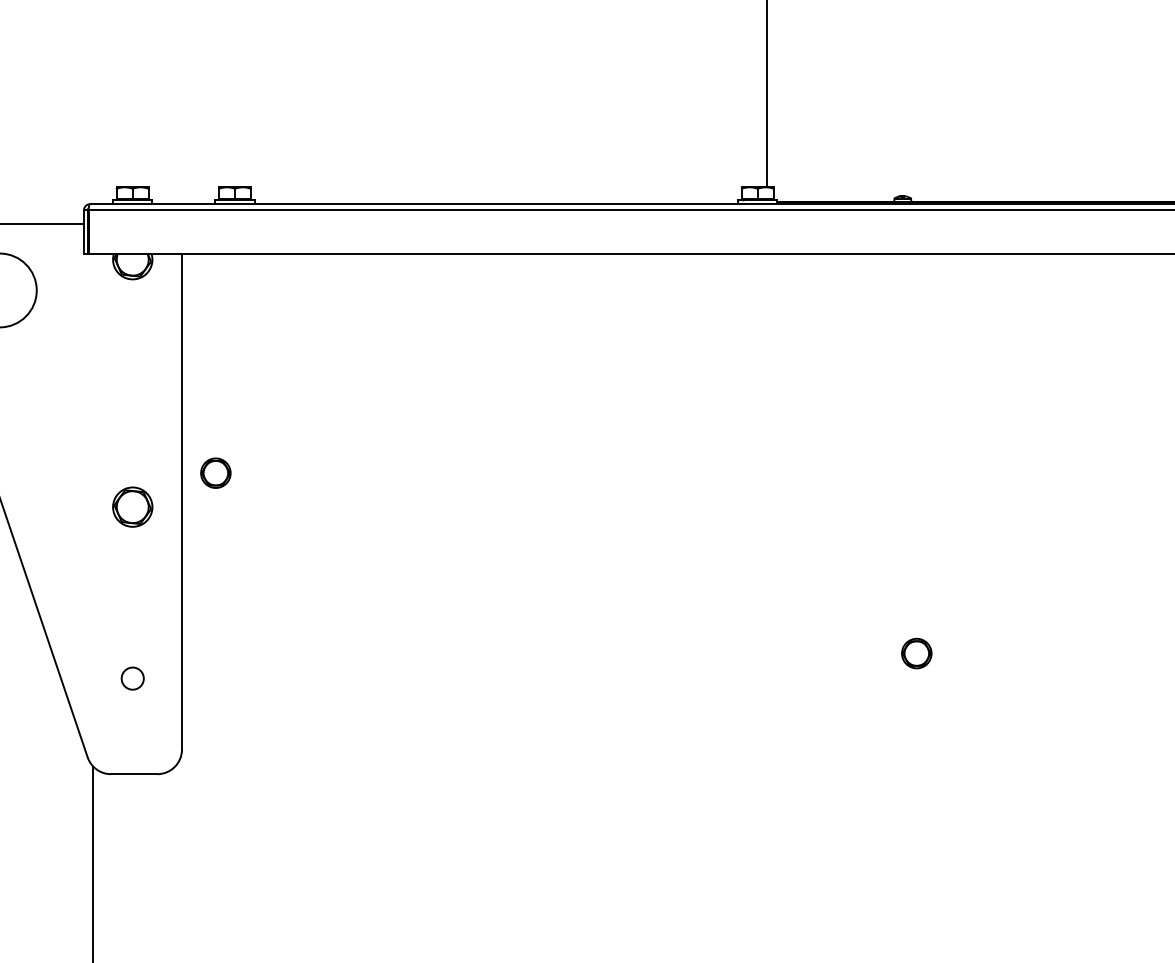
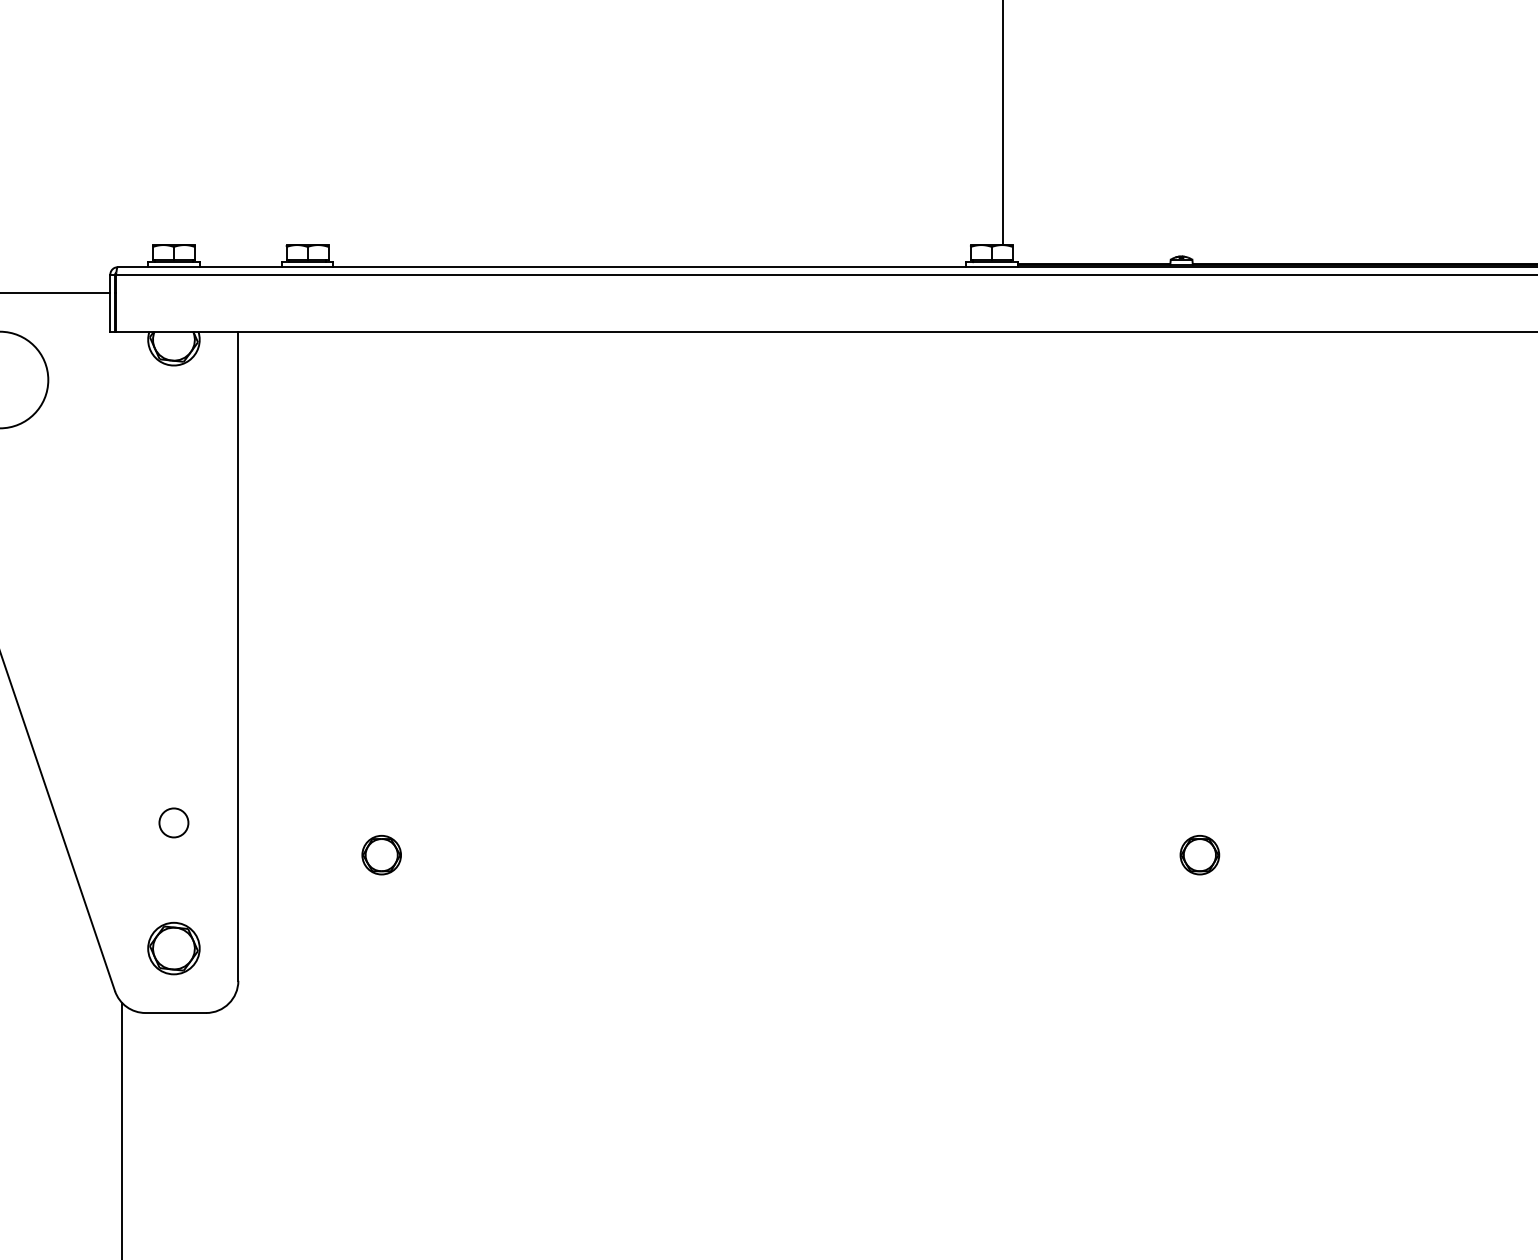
part: (215, 473) -> (381, 855), moved
part: (132, 507) -> (173, 948), moved
circle: (132, 678) -> (173, 822), moved

